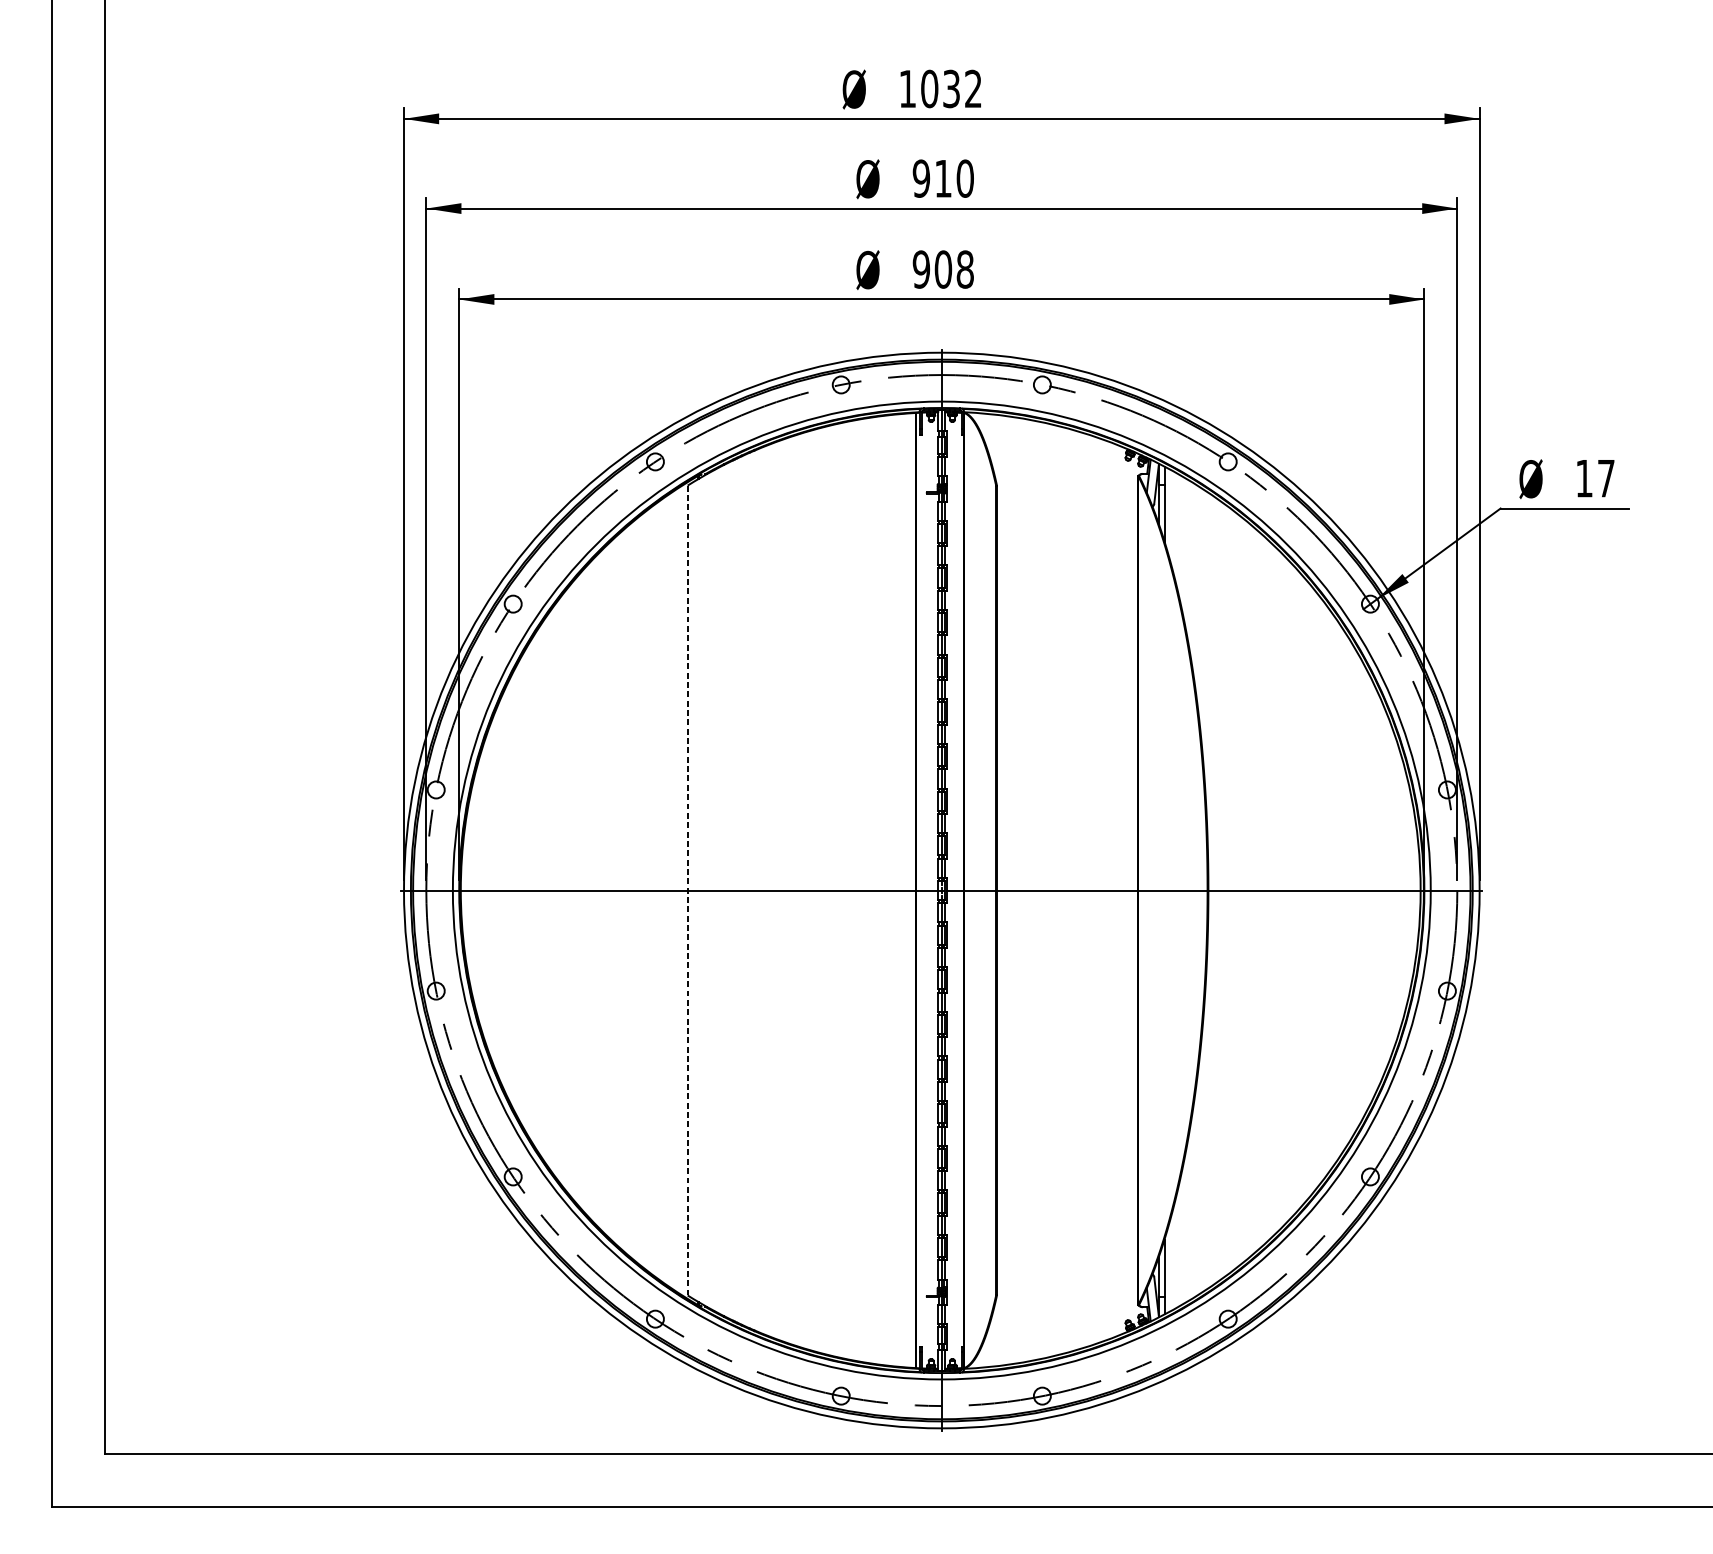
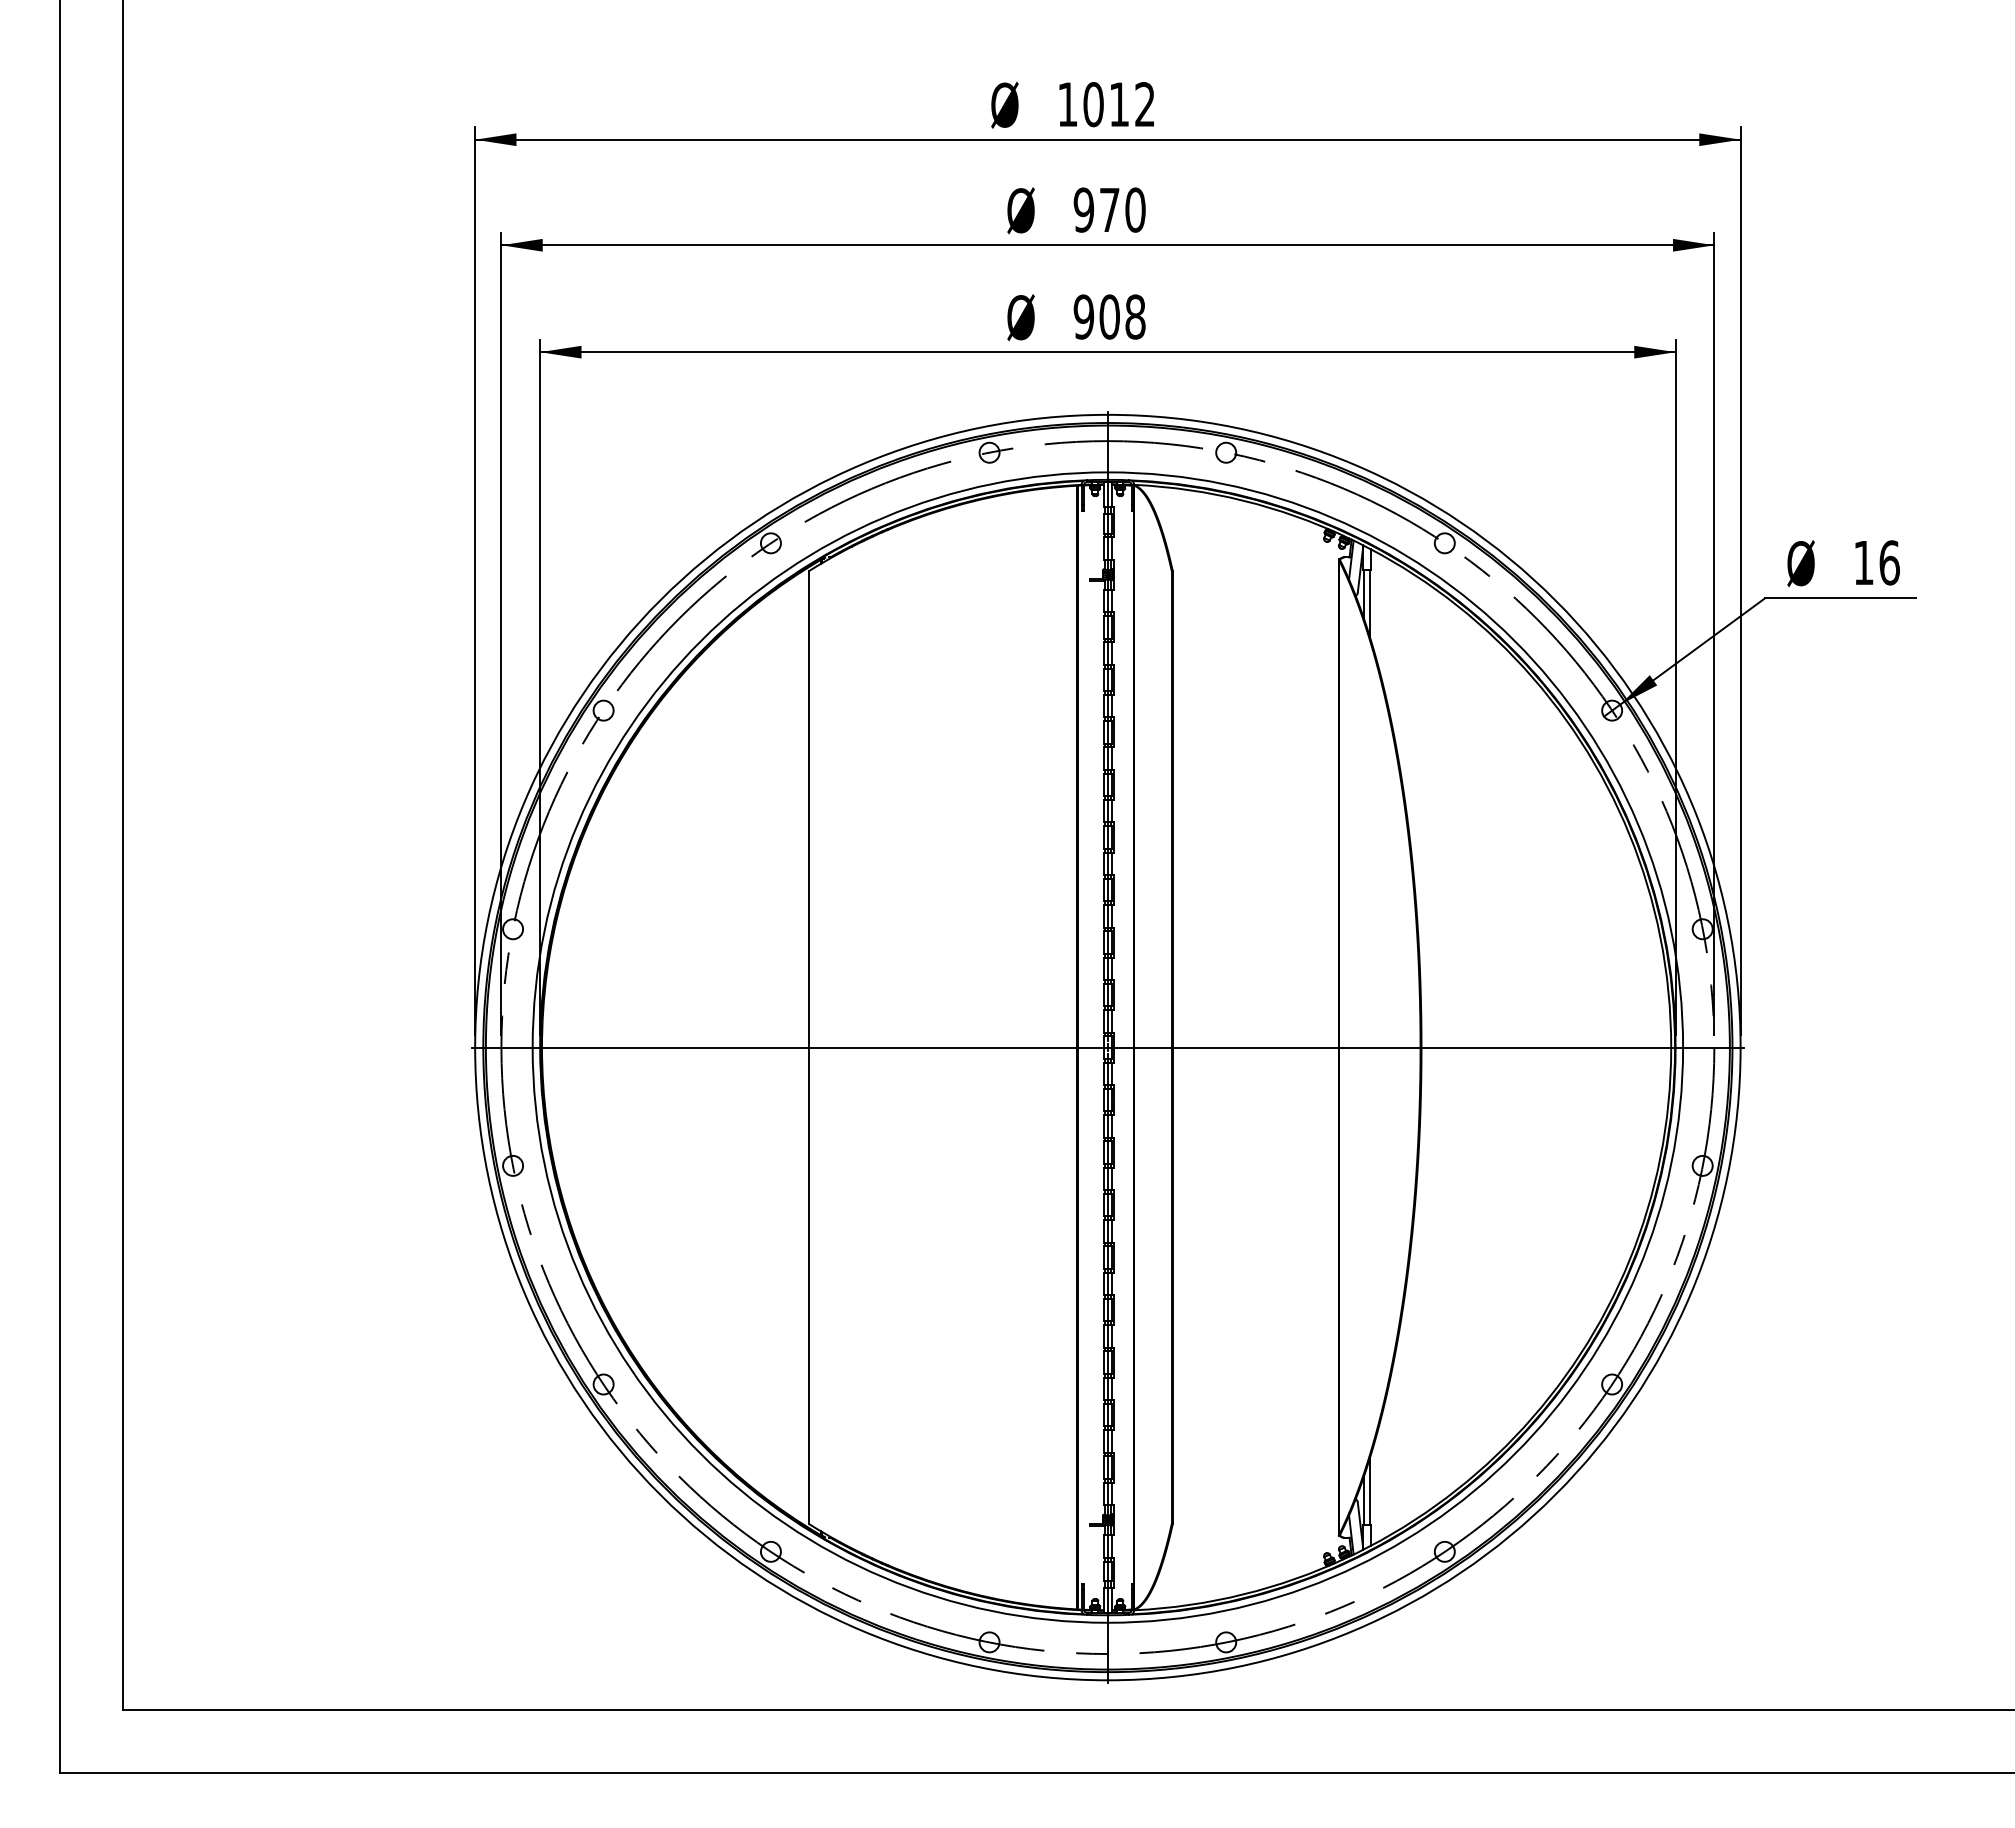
text: (951, 88) -> (1119, 104), 1032 -> 1012
text: (943, 178) -> (1109, 209), 910 -> 970
text: (1606, 478) -> (1889, 562), 17 -> 16
line: (687, 891) -> (808, 1048), dashed -> solid

